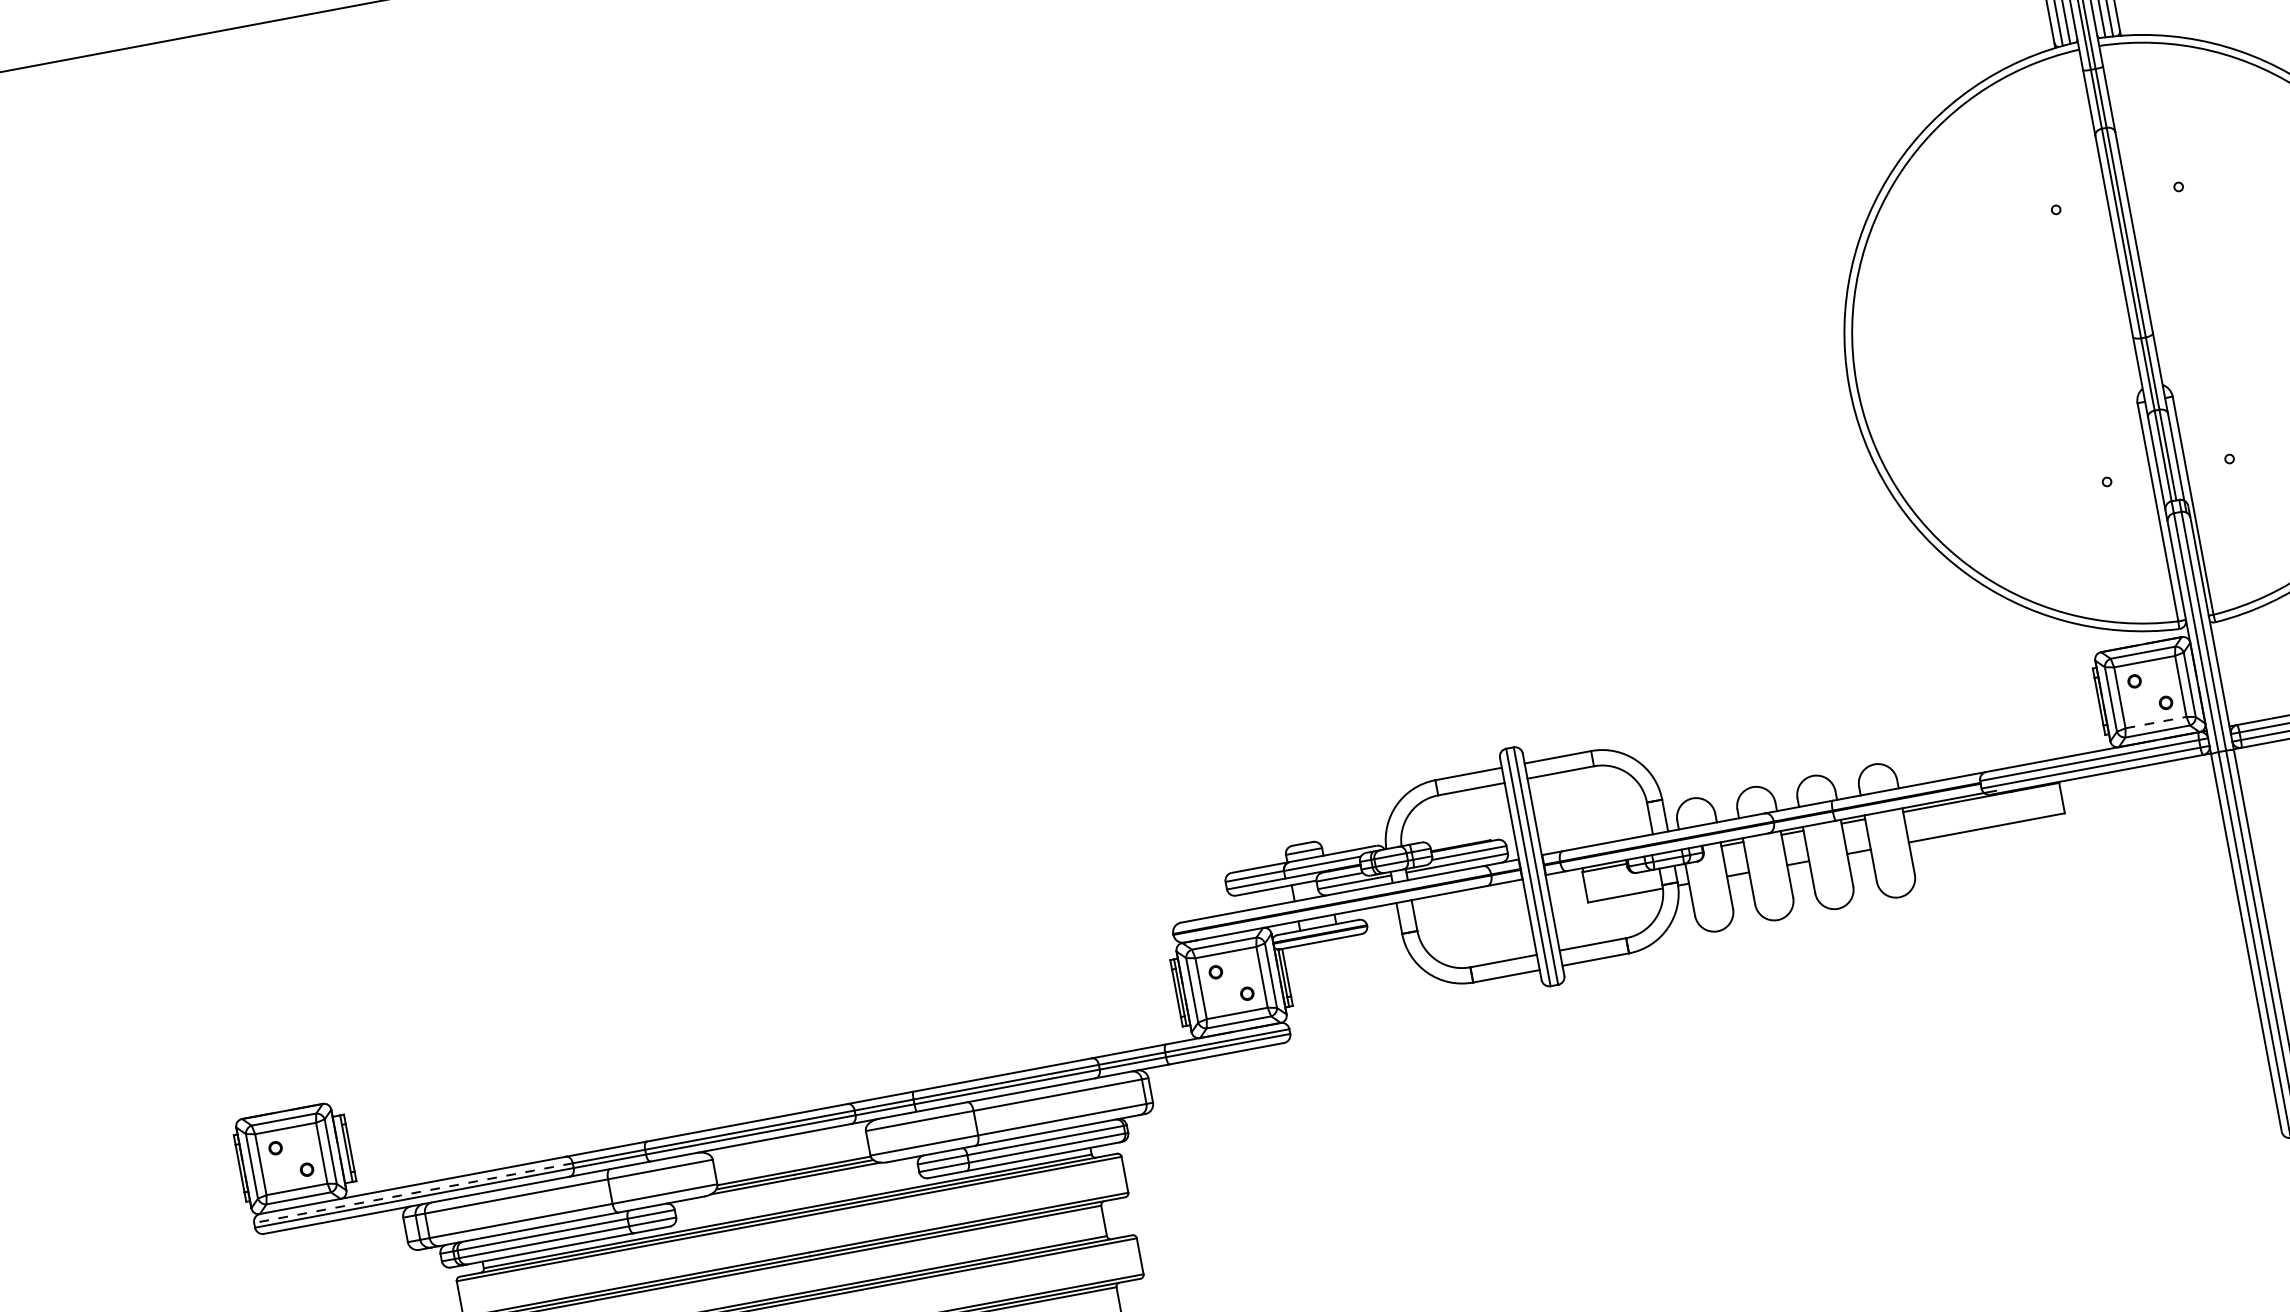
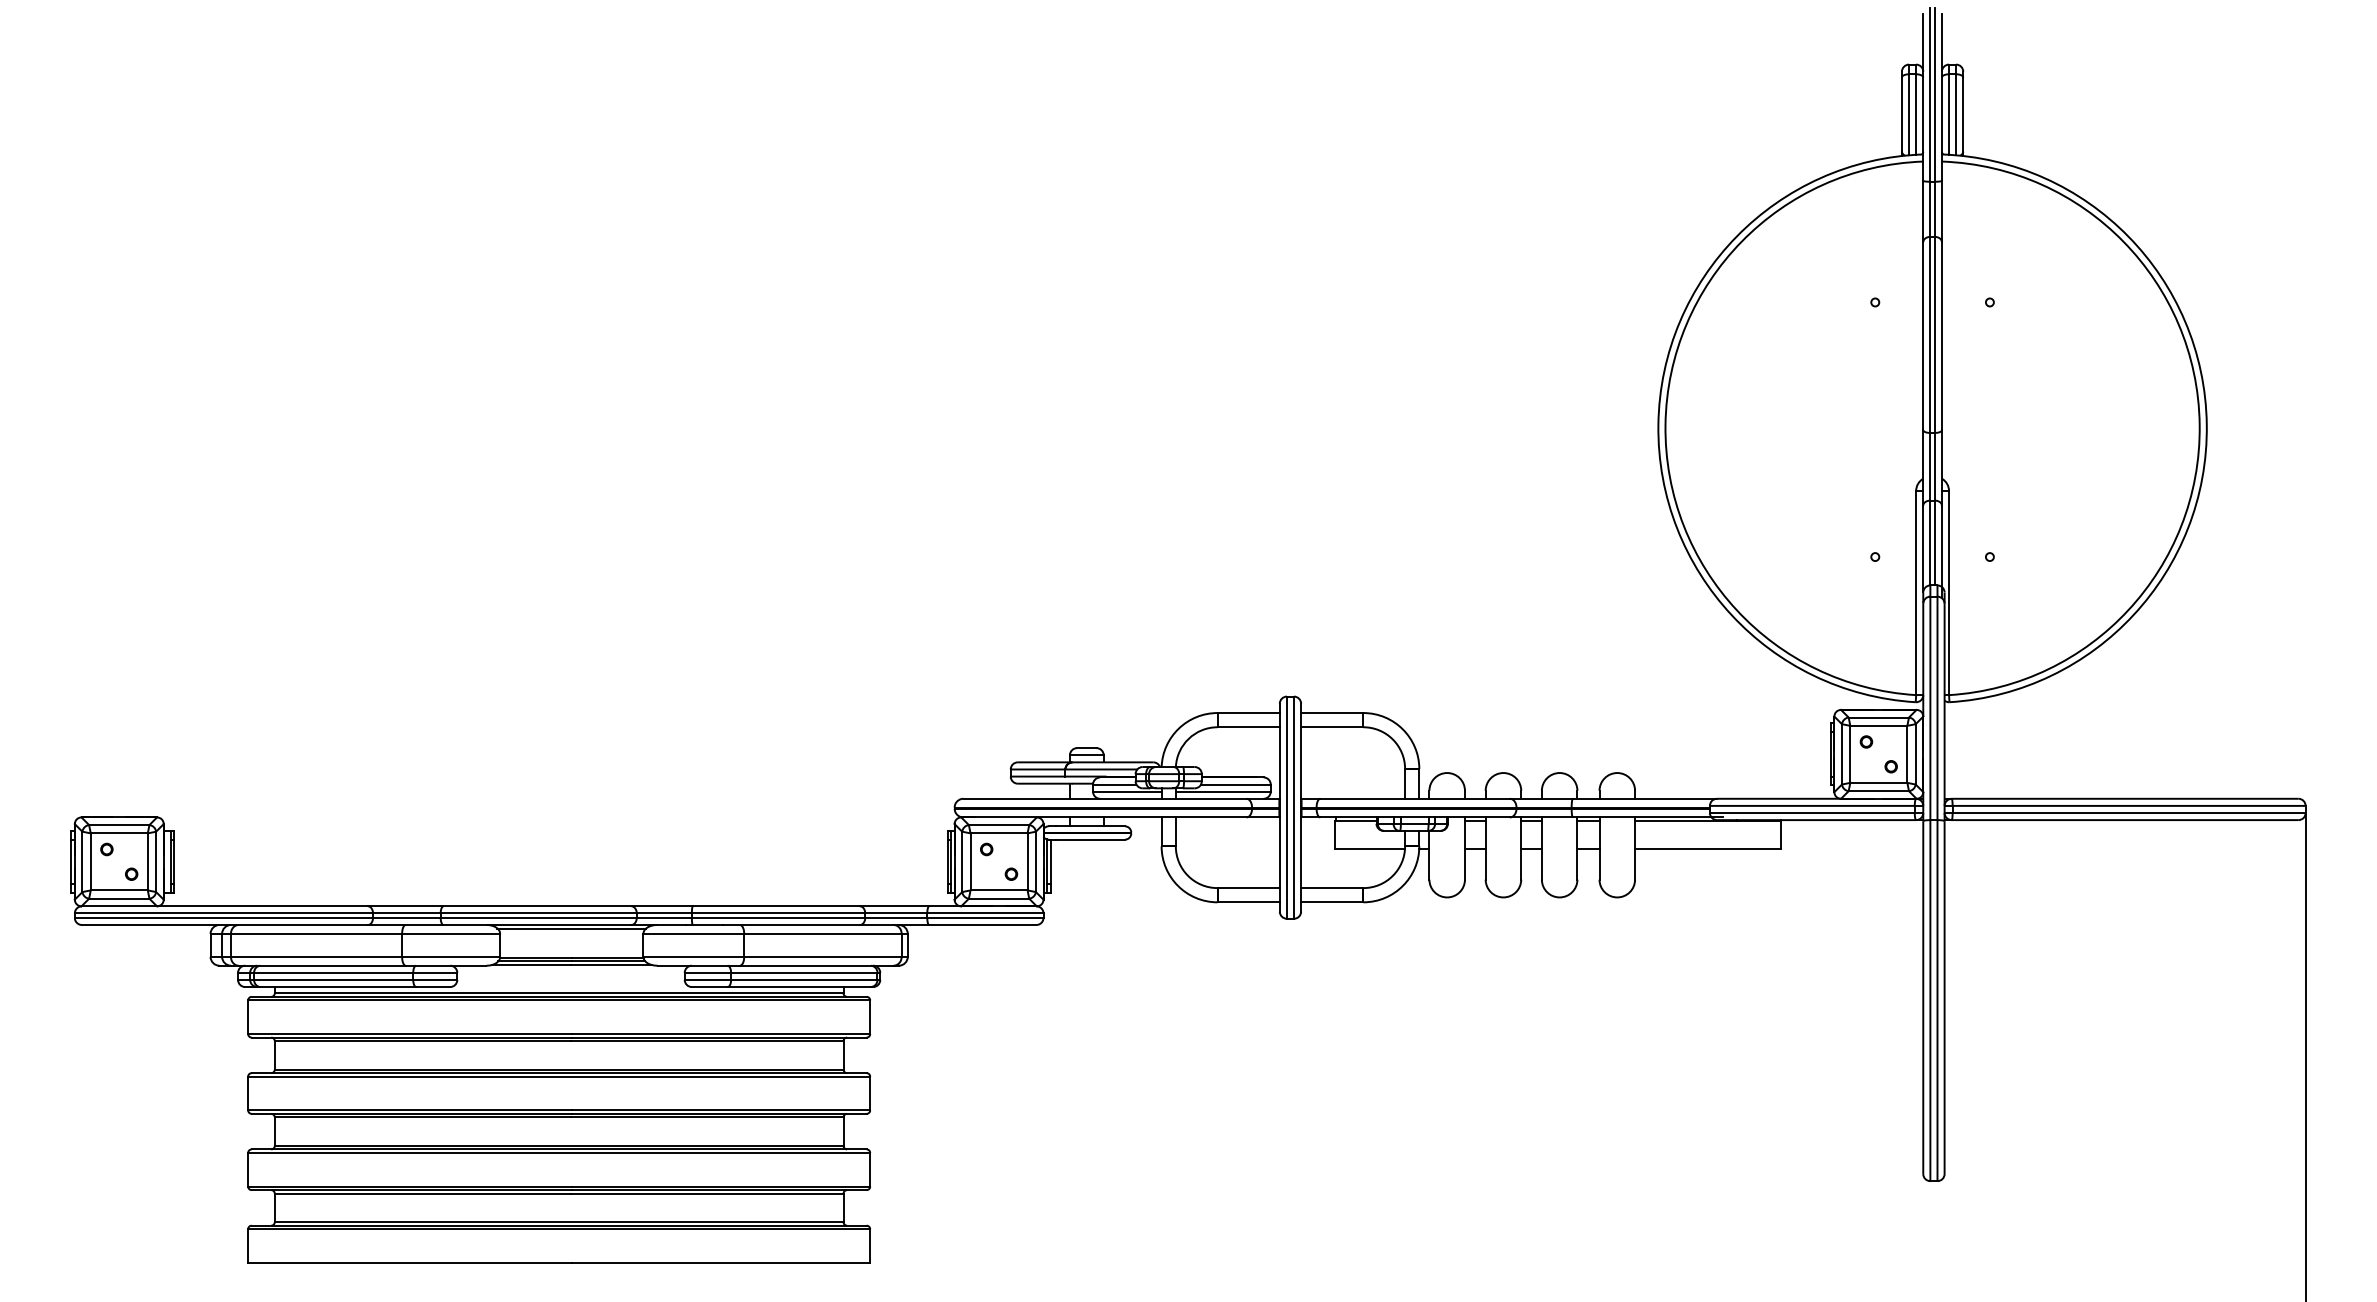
line: (2155, 722) -> (1878, 782), dashed -> solid
line: (787, 1139) -> (571, 928), added
line: (413, 1193) -> (223, 913), dashed -> solid

